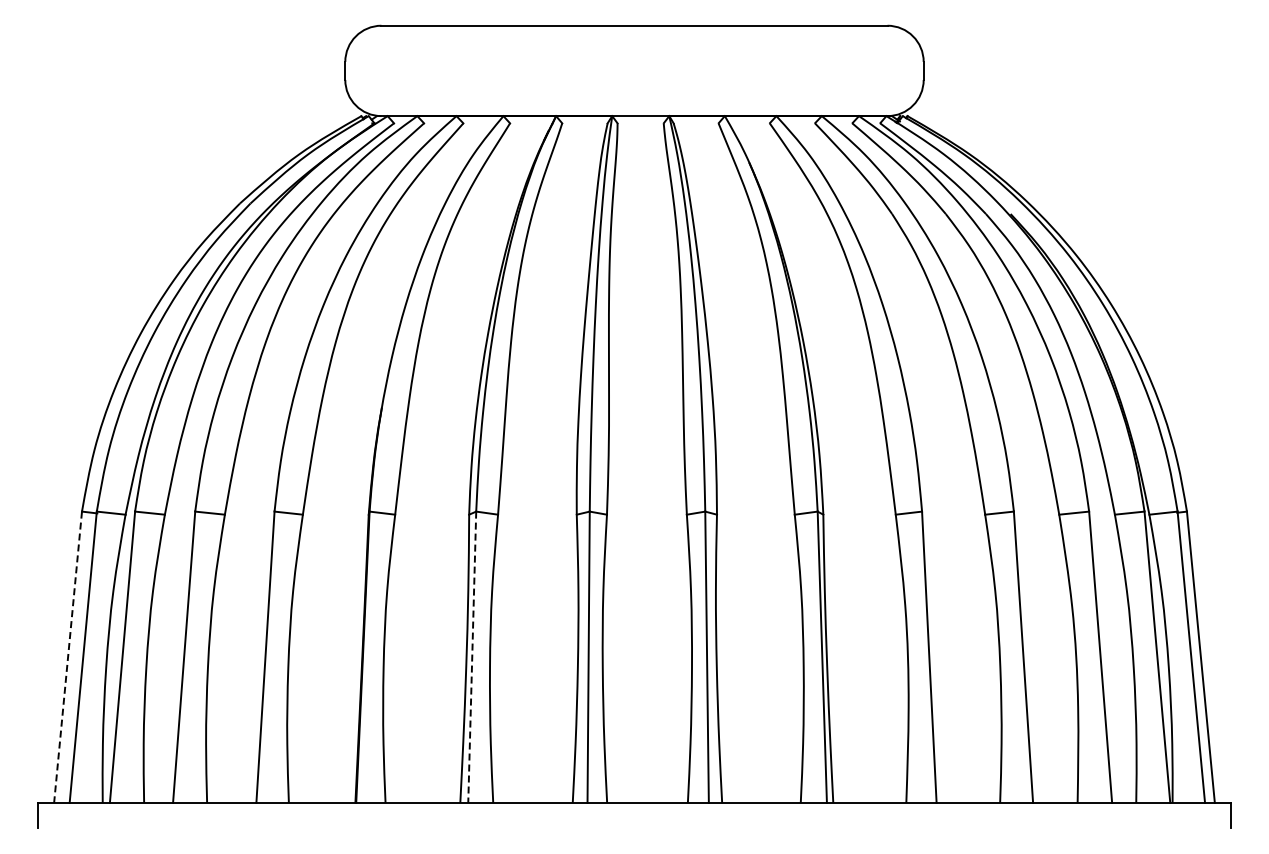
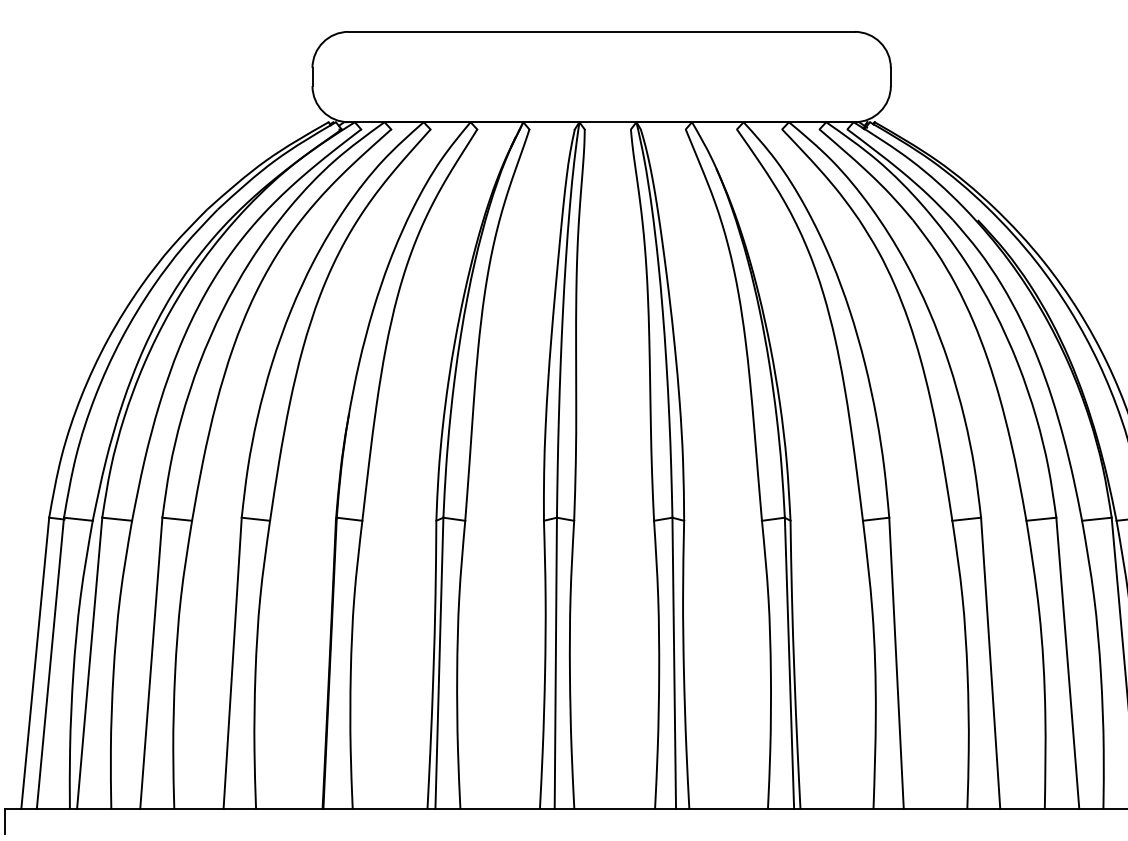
line: (68, 657) -> (35, 663), dashed -> solid
line: (472, 657) -> (439, 663), dashed -> solid

